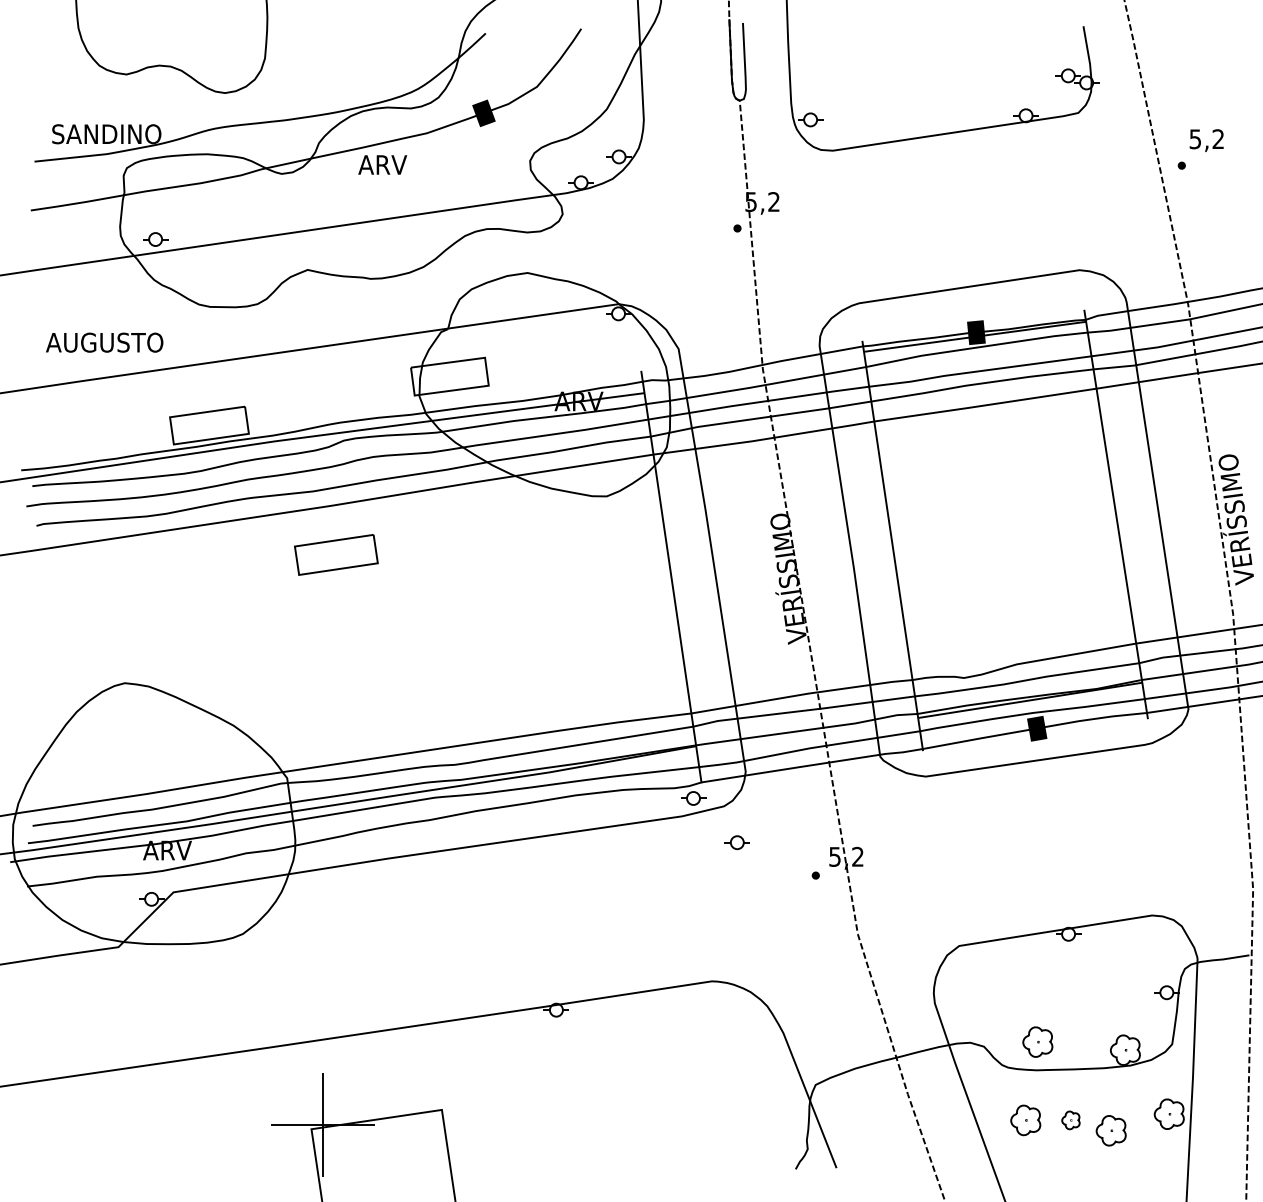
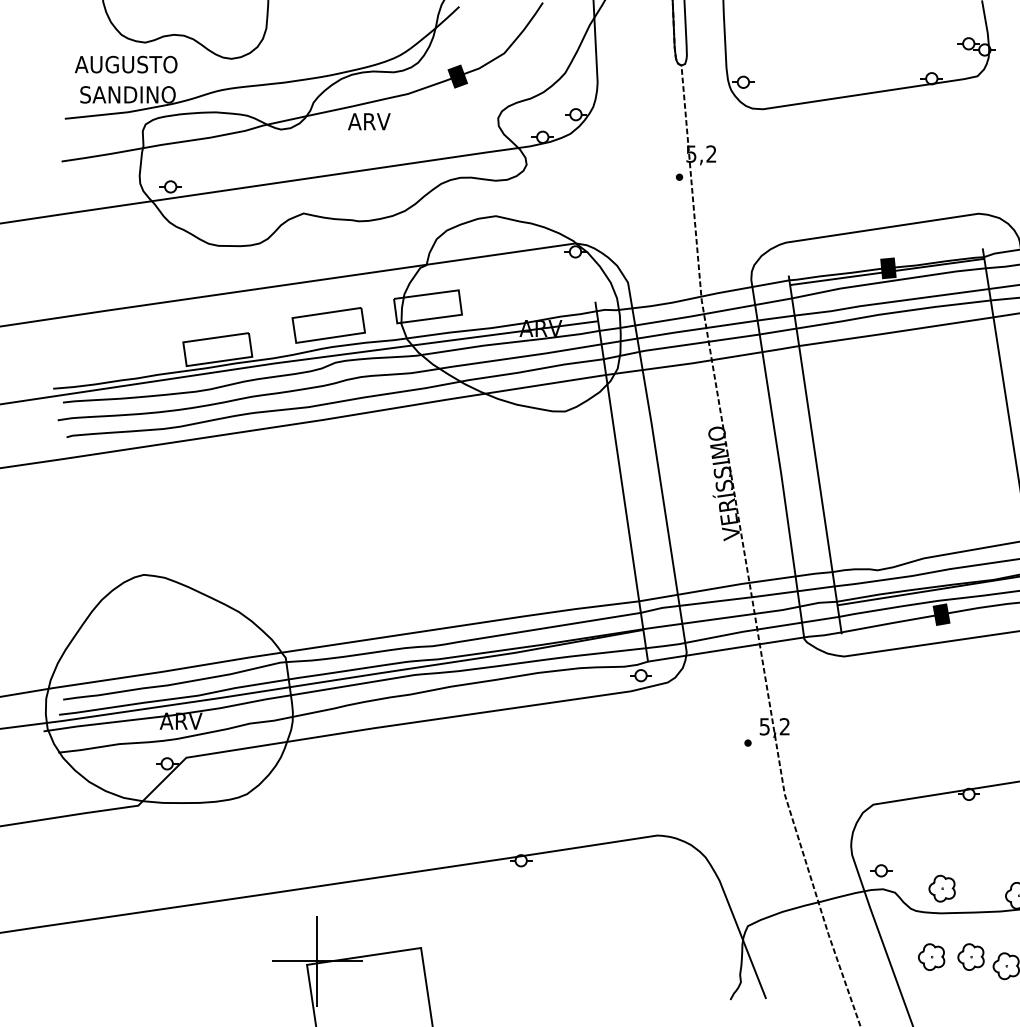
text: (104, 342) -> (126, 64), moved
part: (336, 554) -> (328, 325), moved
part: (736, 842) -> (880, 870), moved
part: (1070, 1120) -> (970, 957), size x1.67

